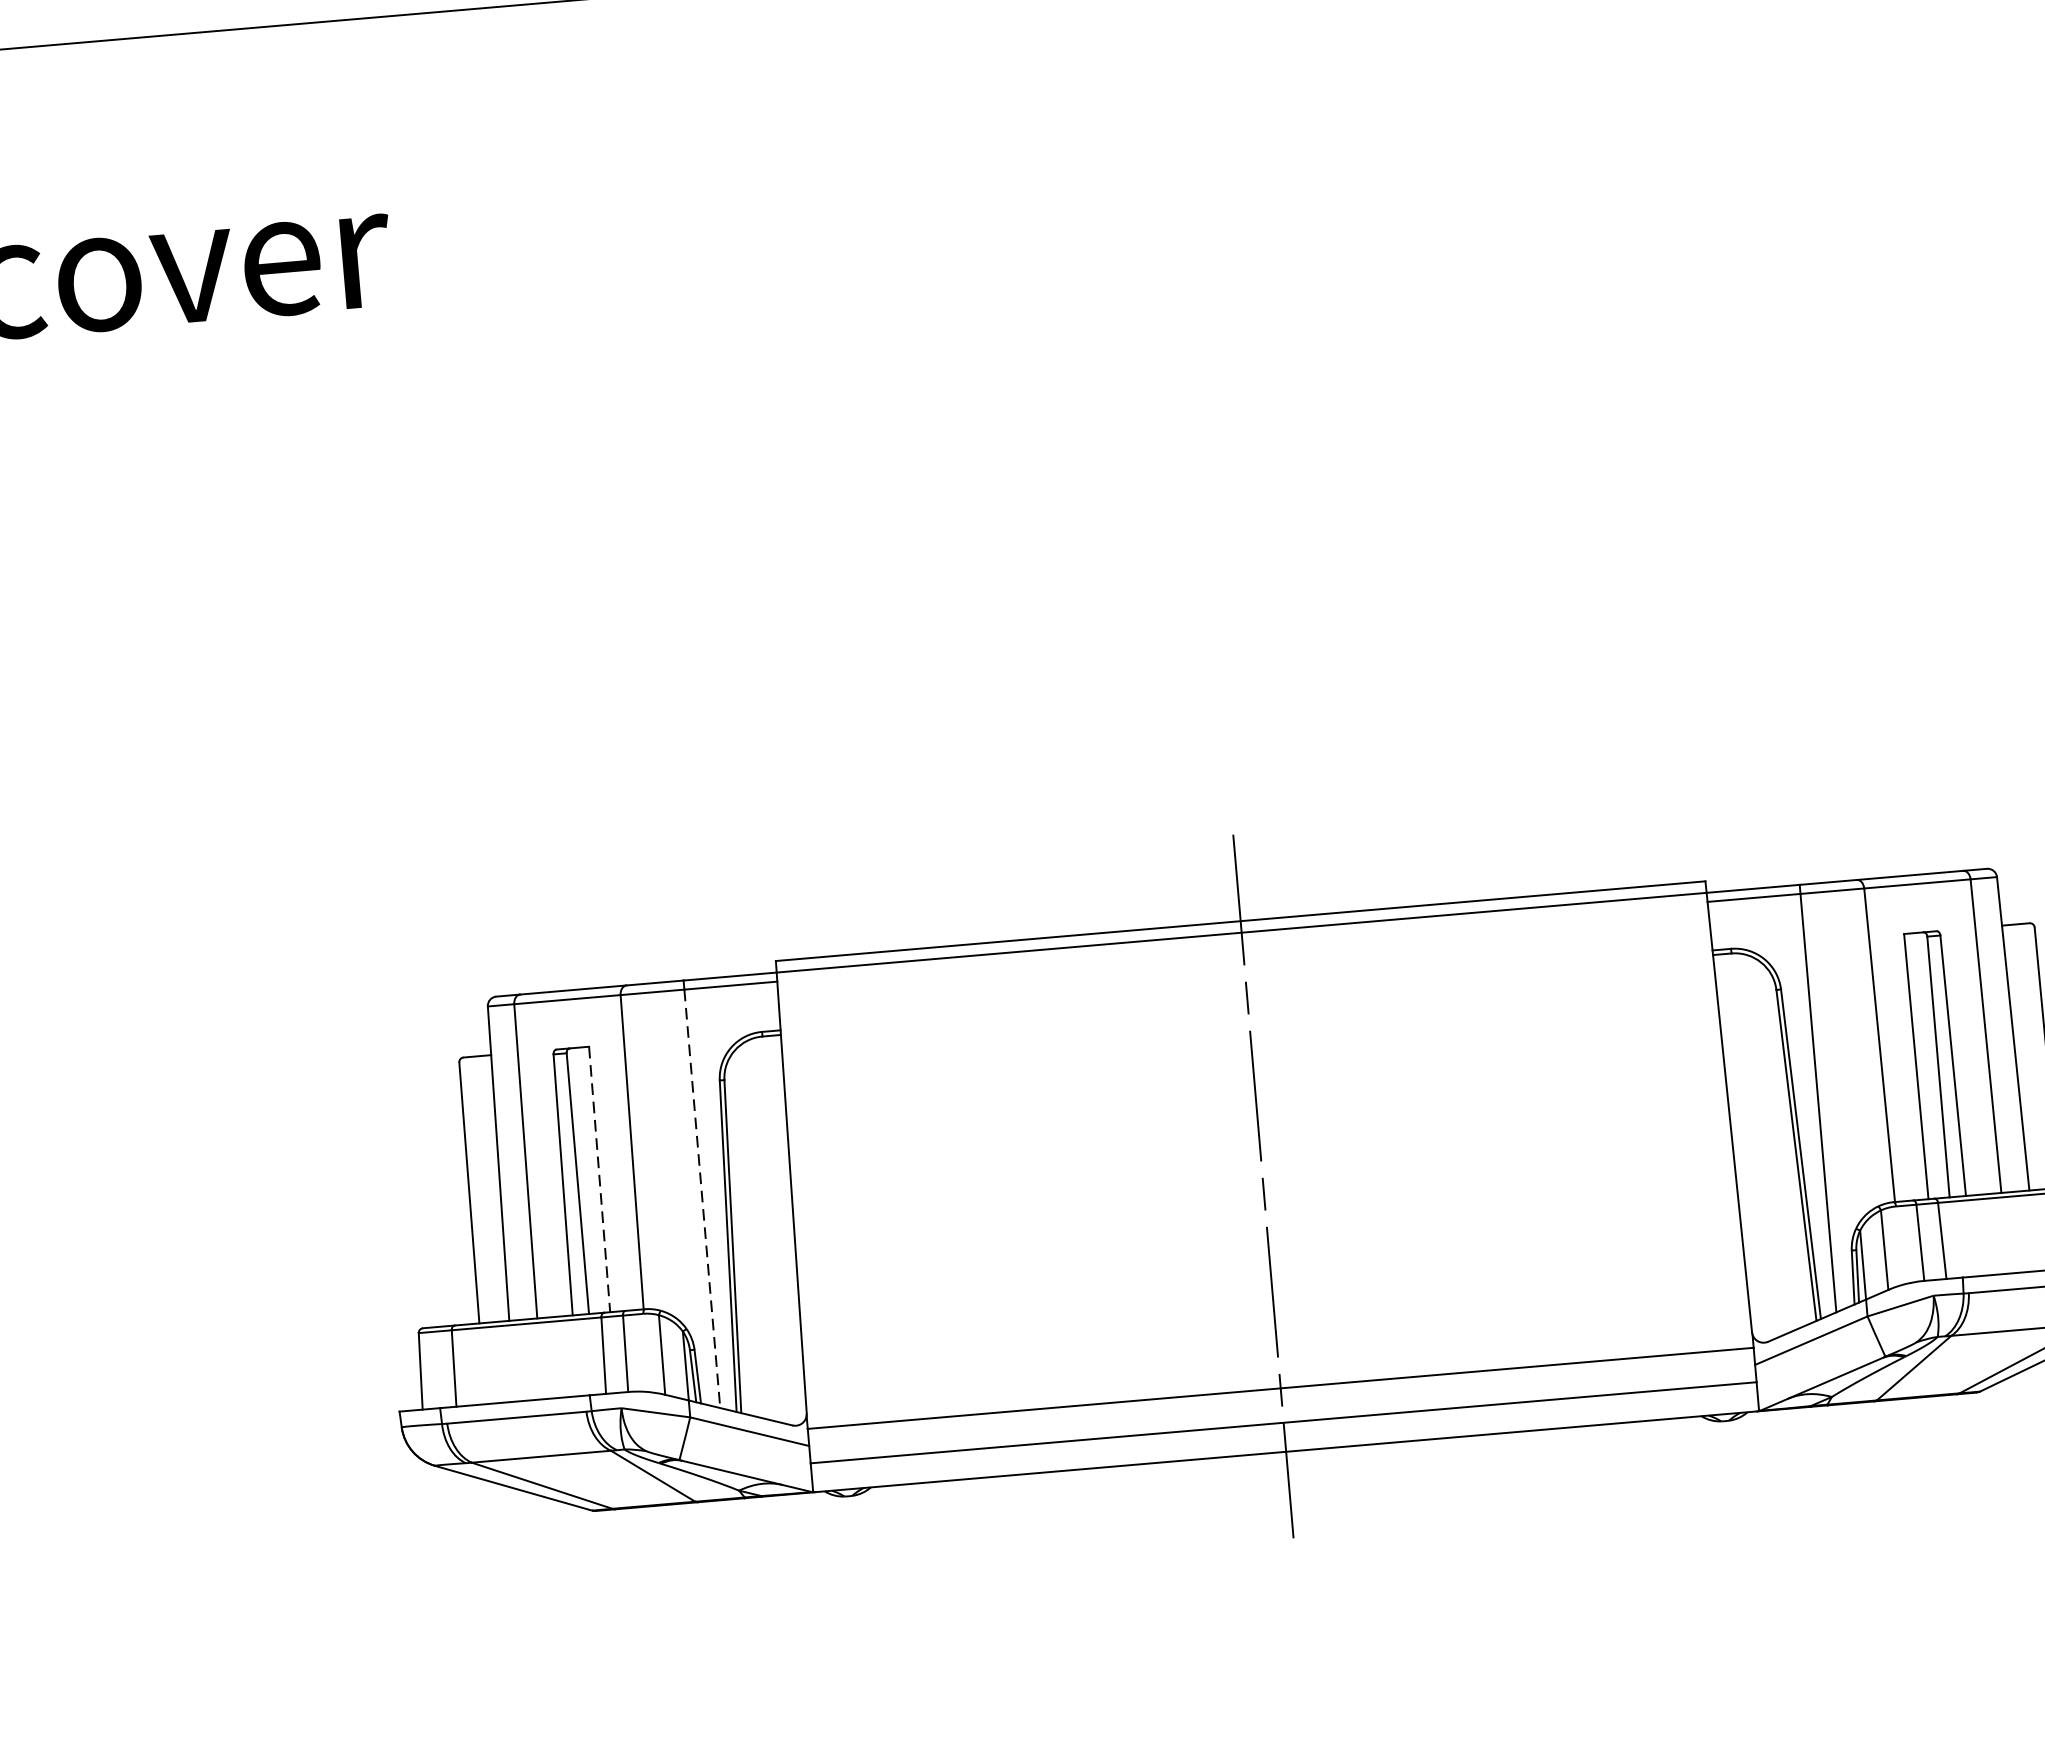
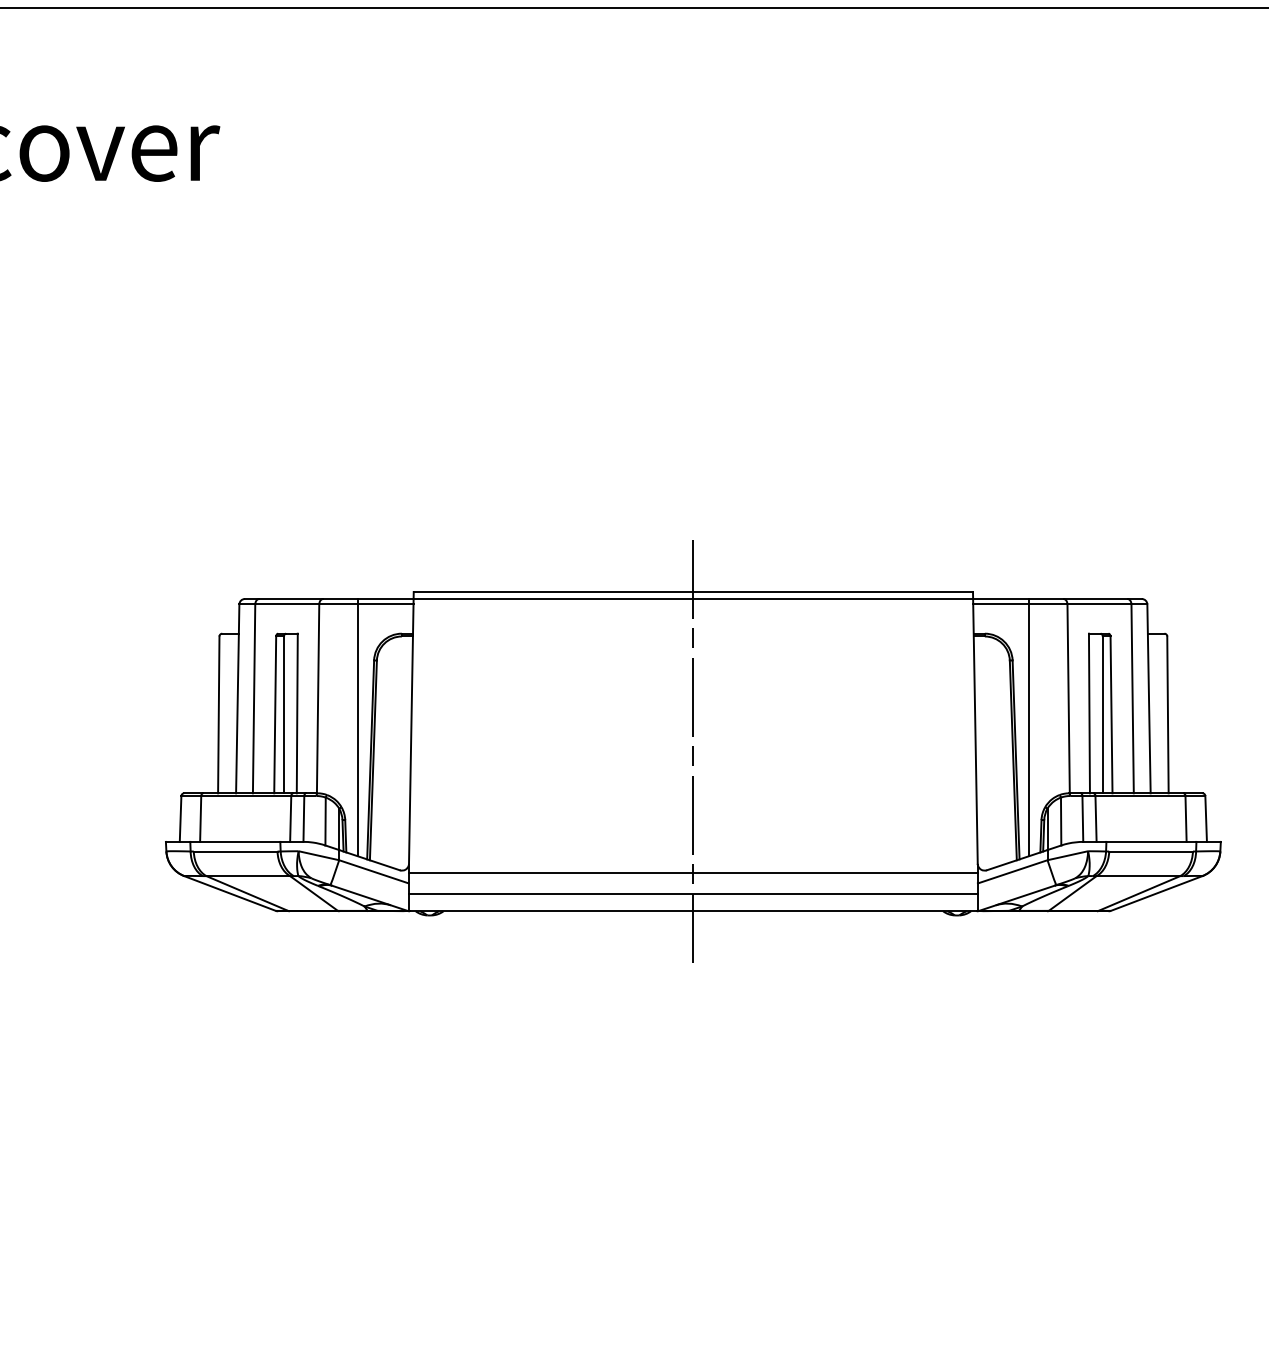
line: (599, 1179) -> (297, 713), dashed -> solid
line: (702, 1199) -> (357, 730), dashed -> solid

